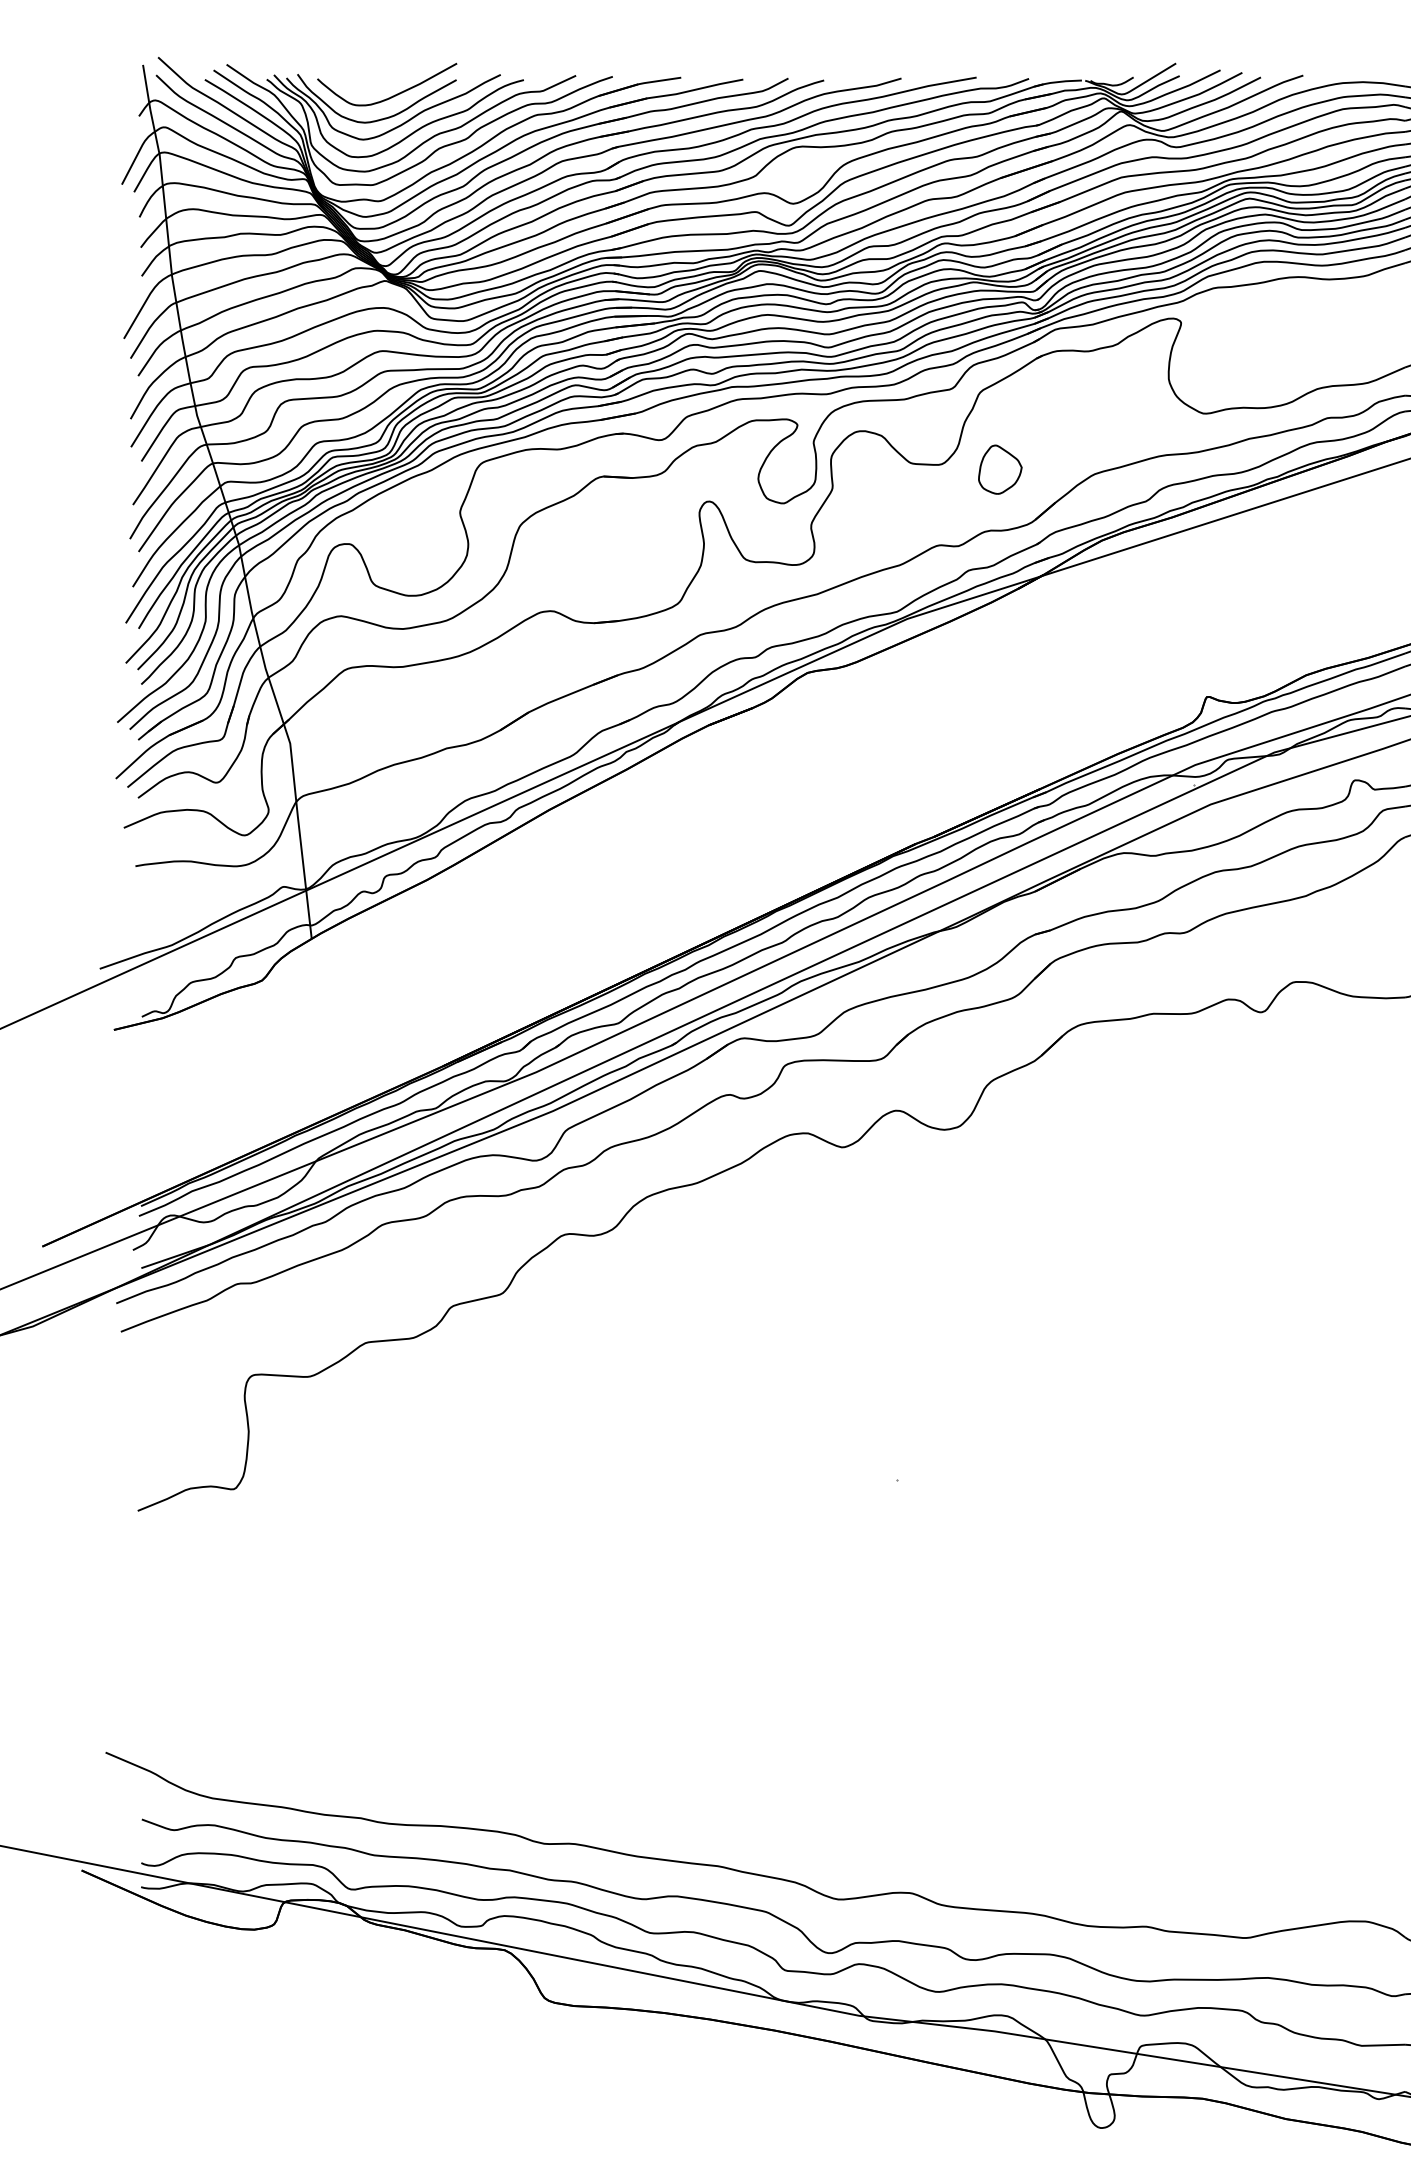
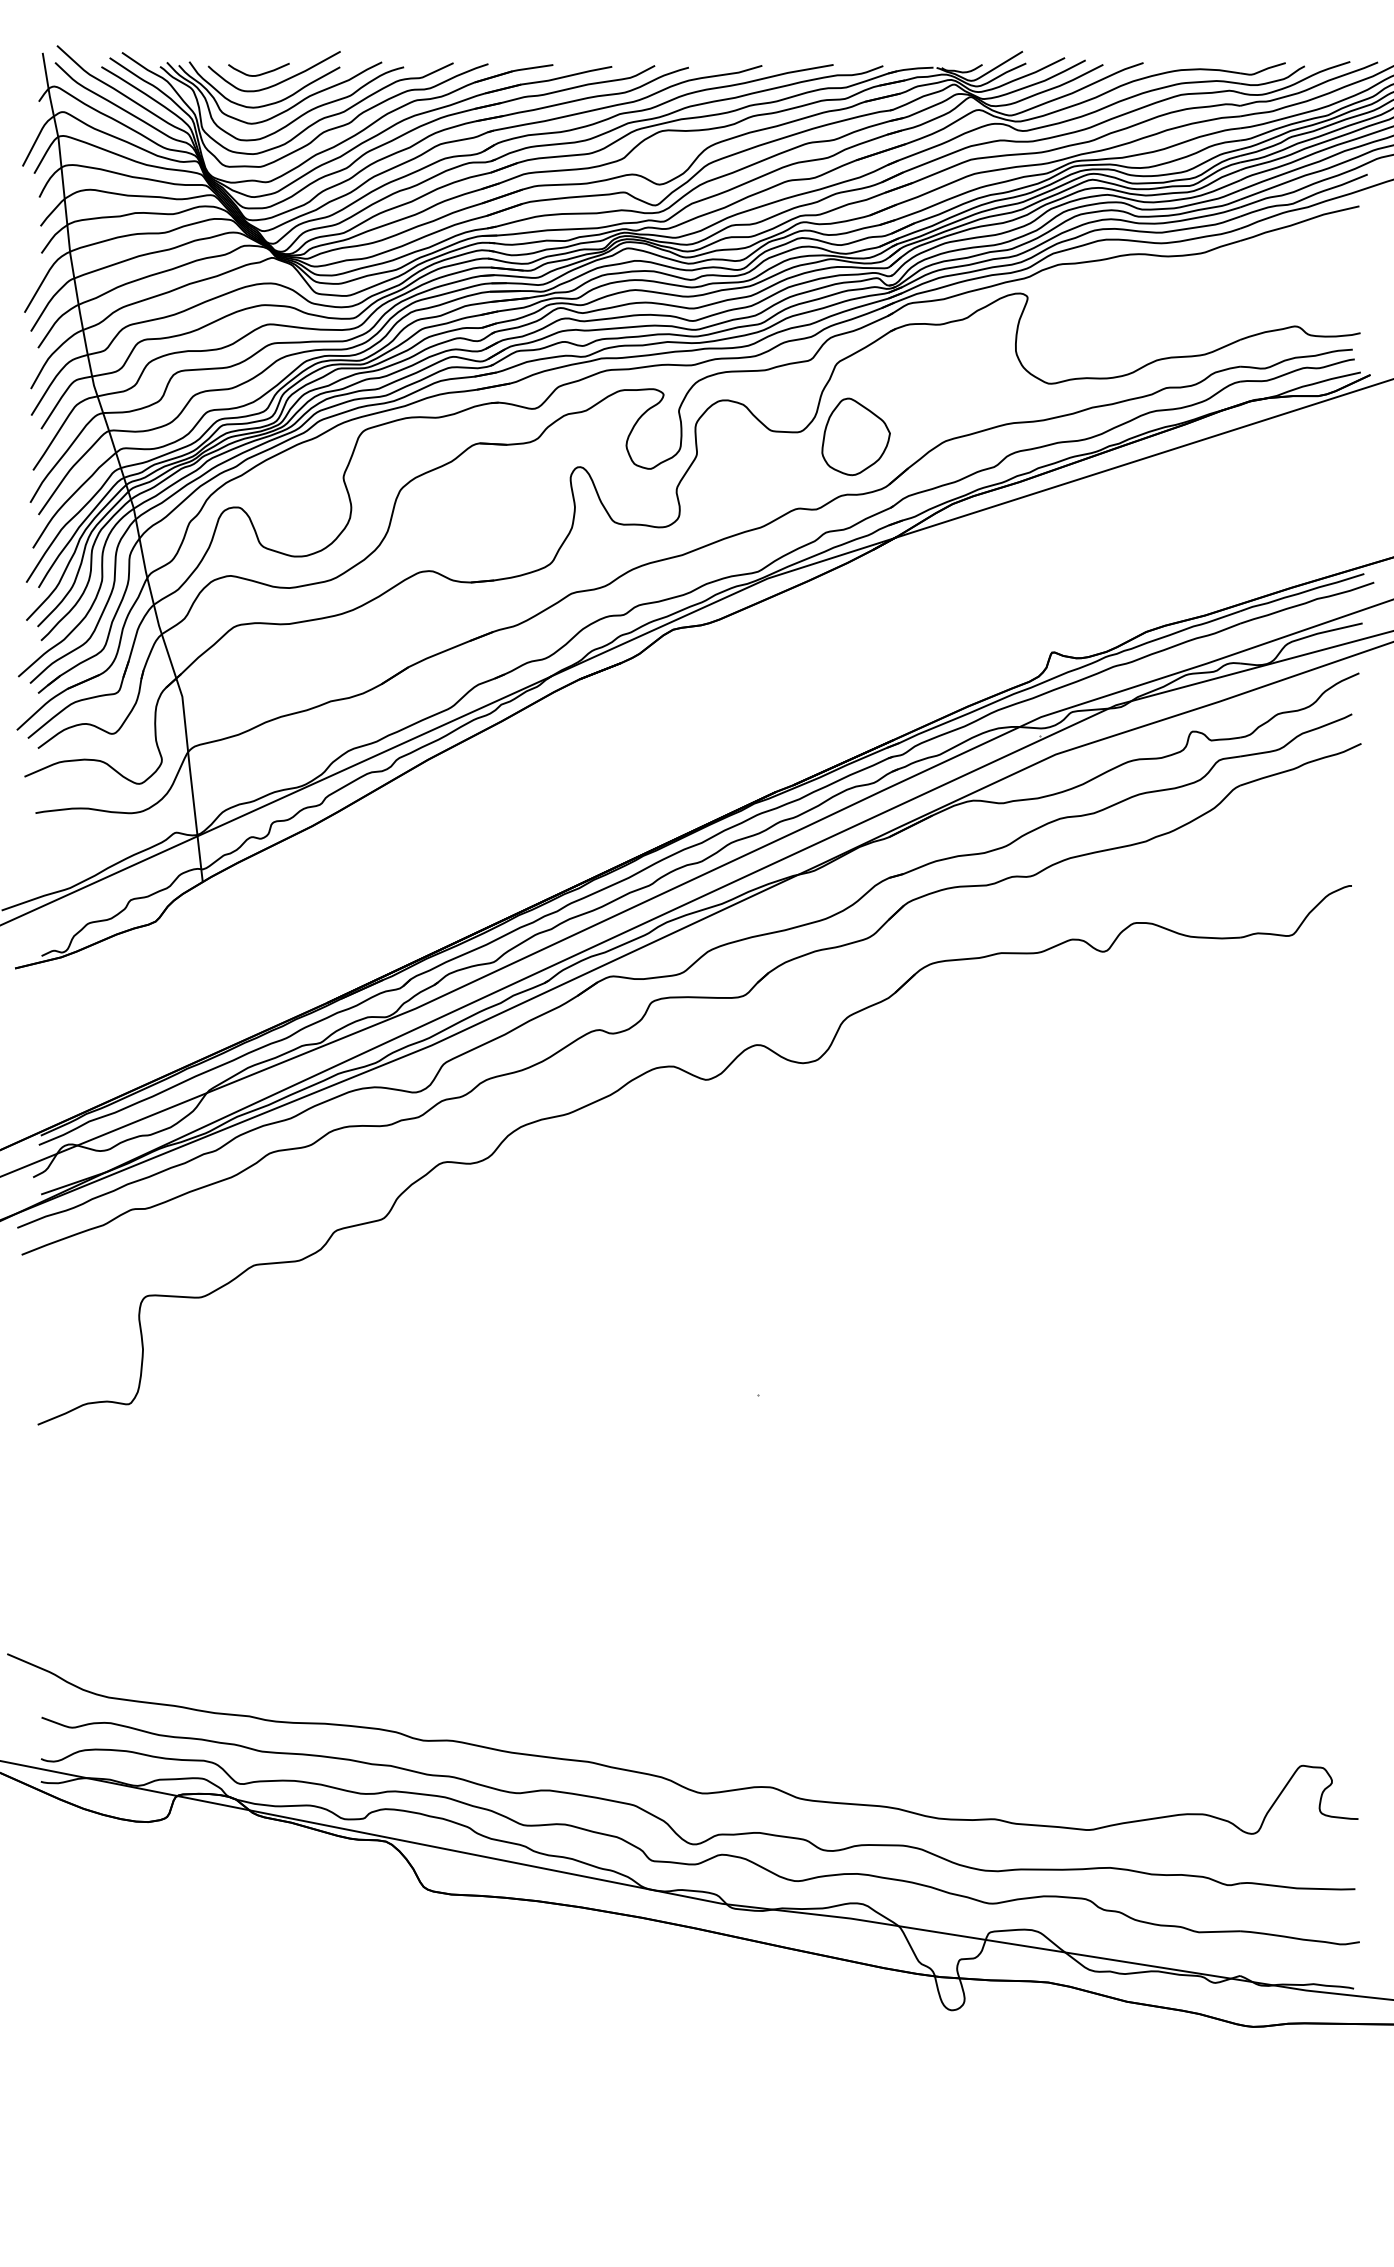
curve: (372, 86) -> (260, 73), added
part: (999, 469) -> (855, 436), size x1.67

